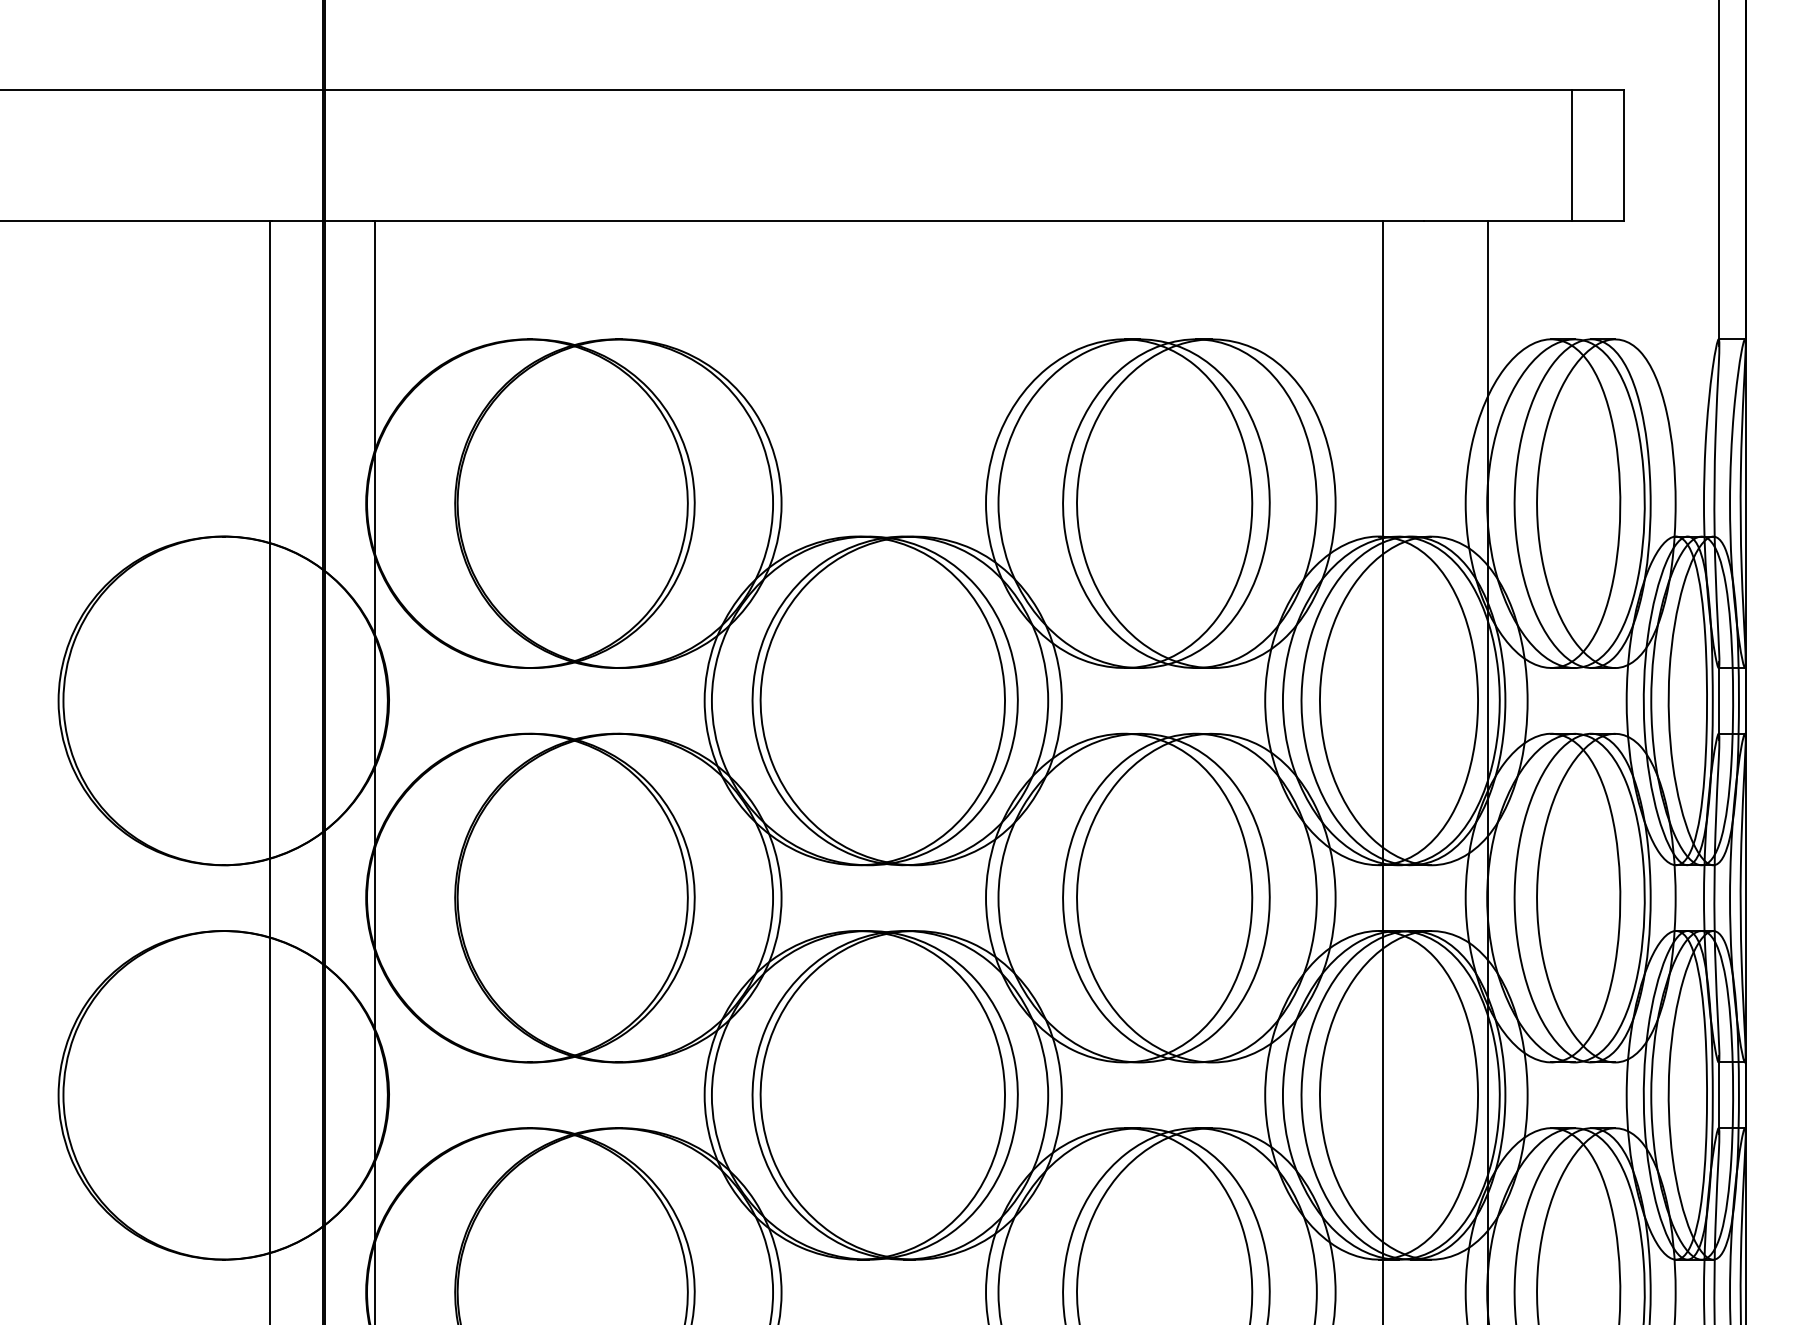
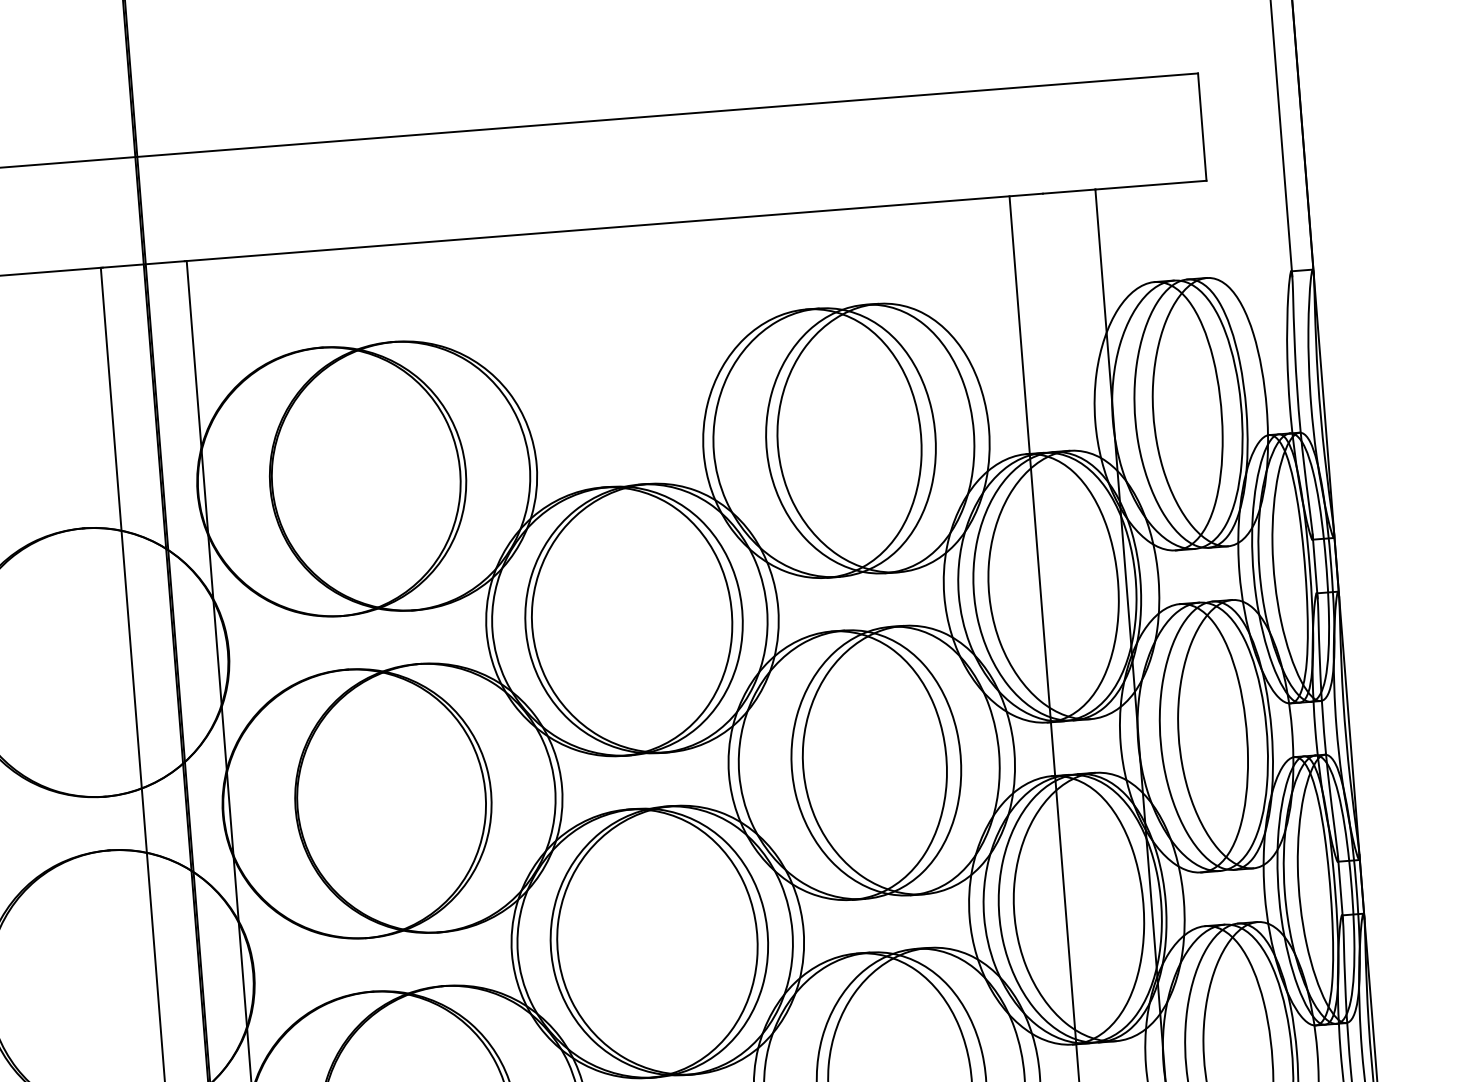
line: (1571, 155) -> (1159, 130), removed

